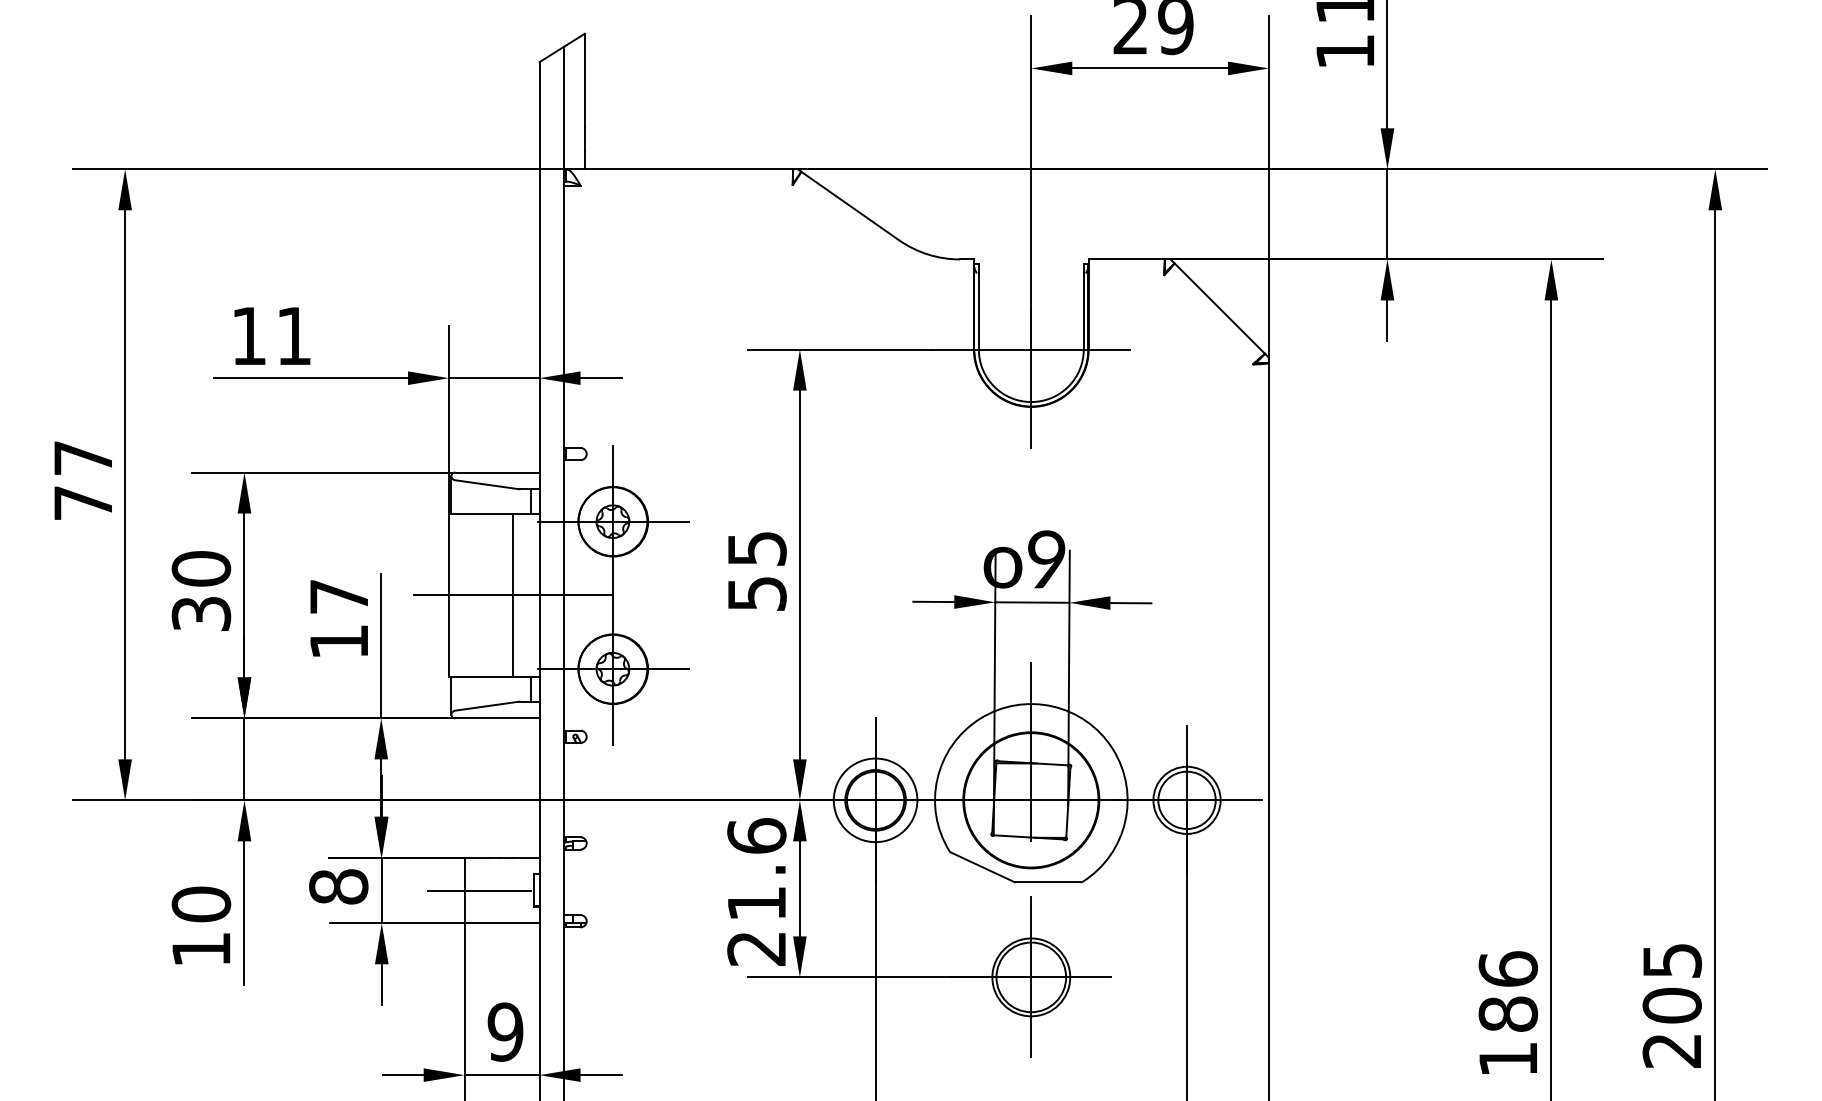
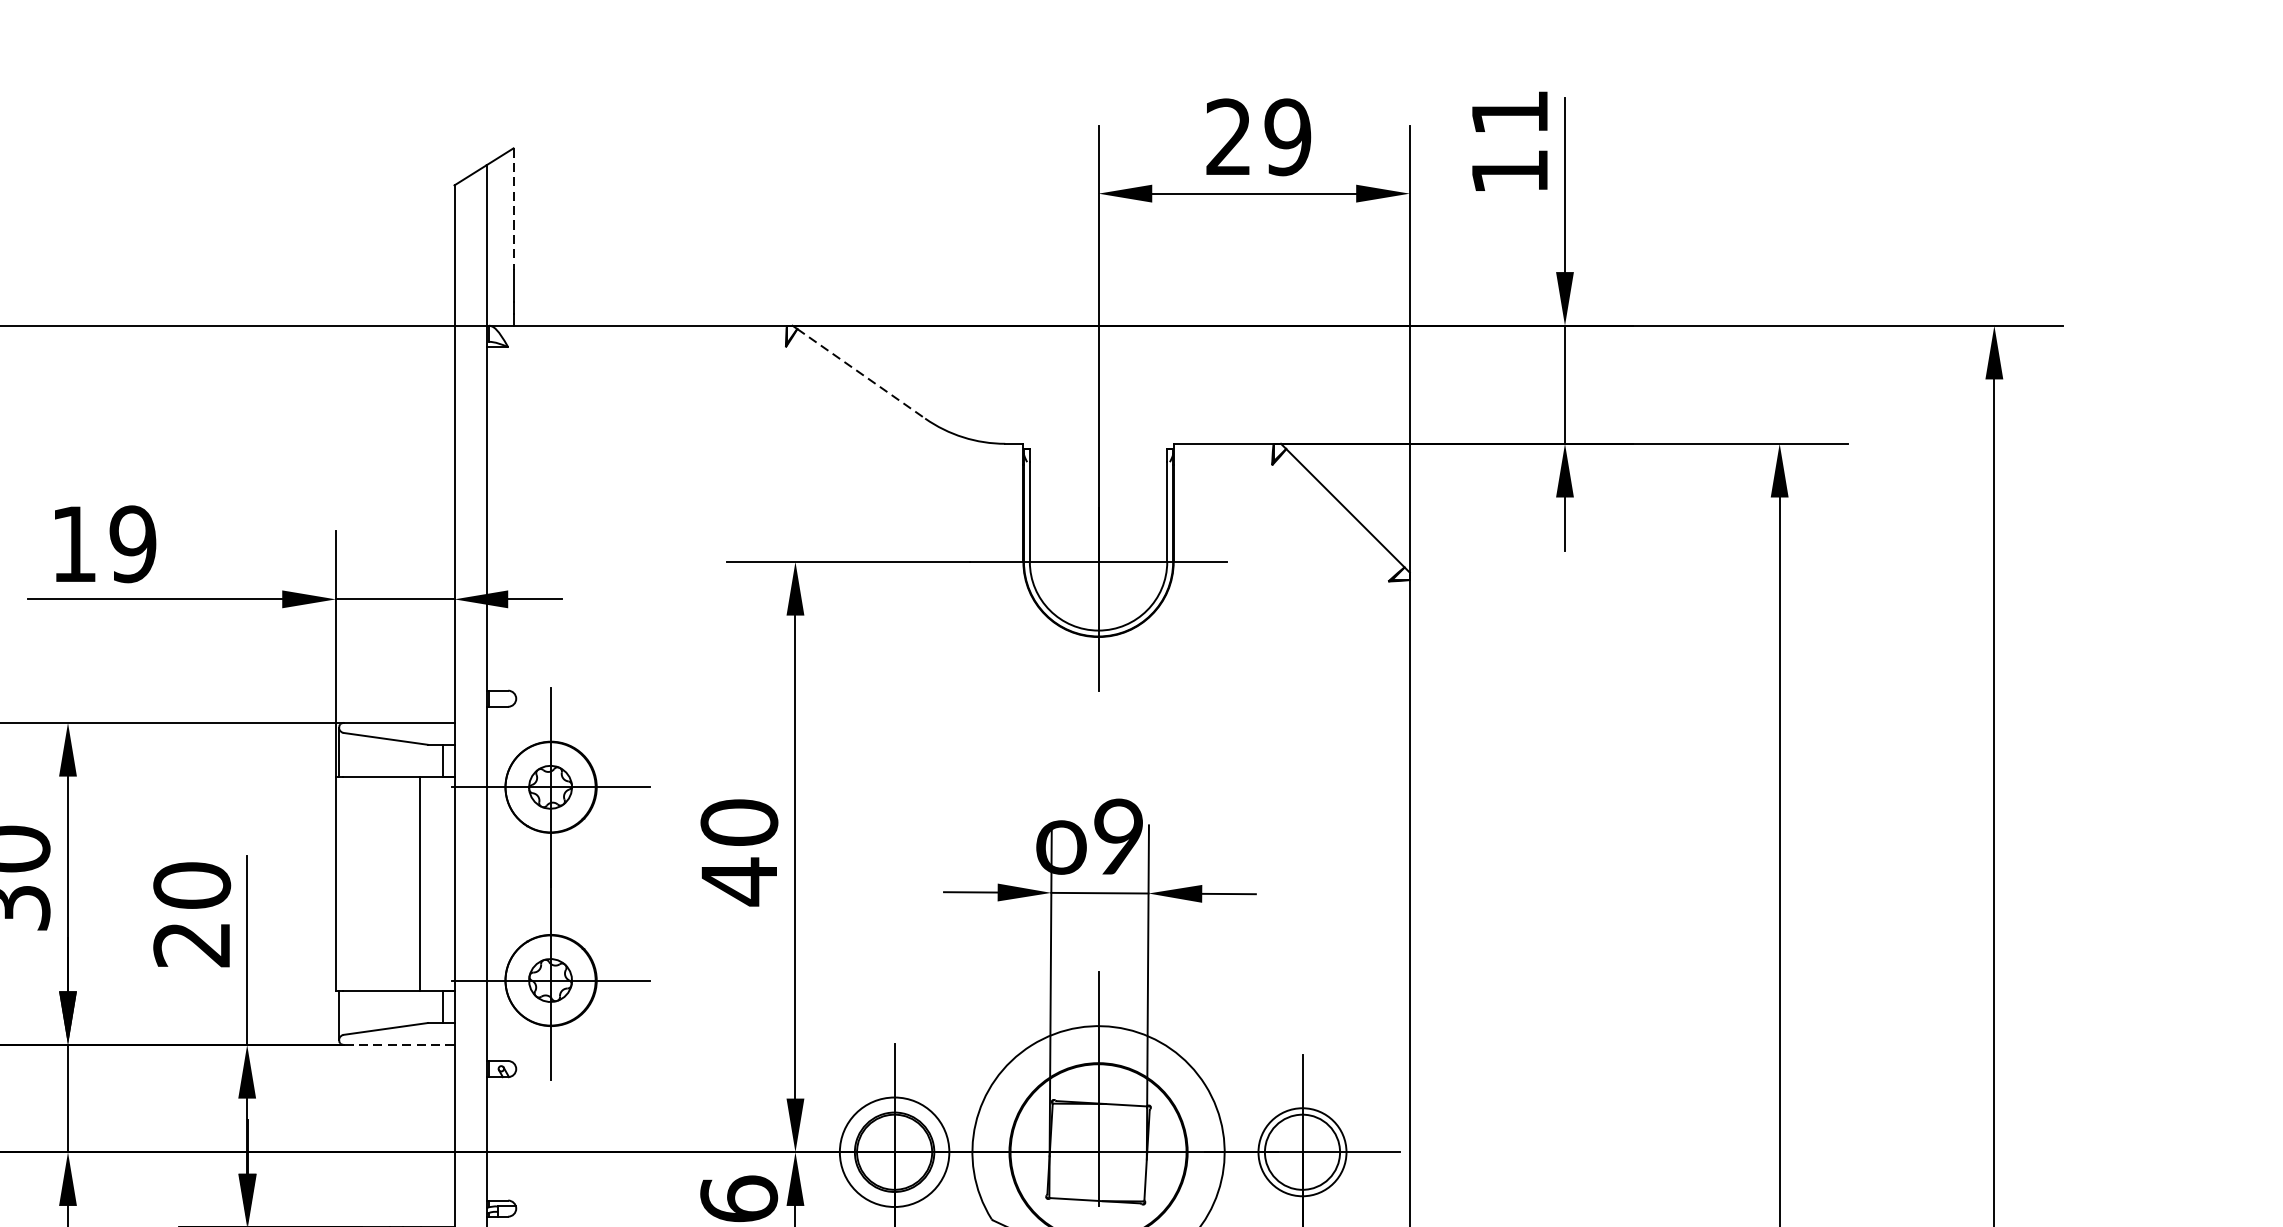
line: (584, 80) -> (513, 209), solid -> dashed
line: (850, 205) -> (861, 373), solid -> dashed
text: (293, 335) -> (132, 543), 11 -> 19
text: (756, 571) -> (738, 852), 55 -> 40
line: (512, 595) -> (419, 883), removed
text: (338, 619) -> (191, 915), 17 -> 20
line: (496, 718) -> (398, 1045), solid -> dashed

